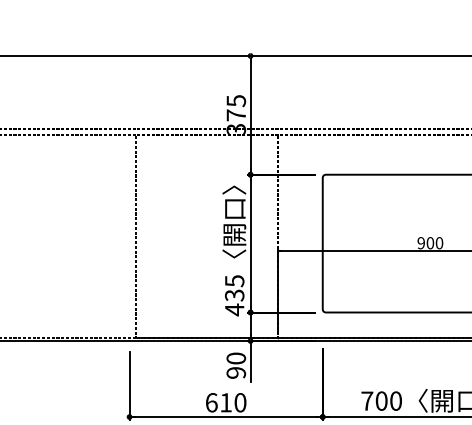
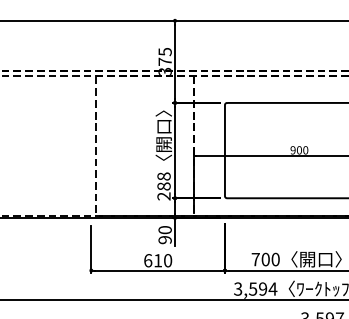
text: (233, 295) -> (163, 186), 435 -> 288

